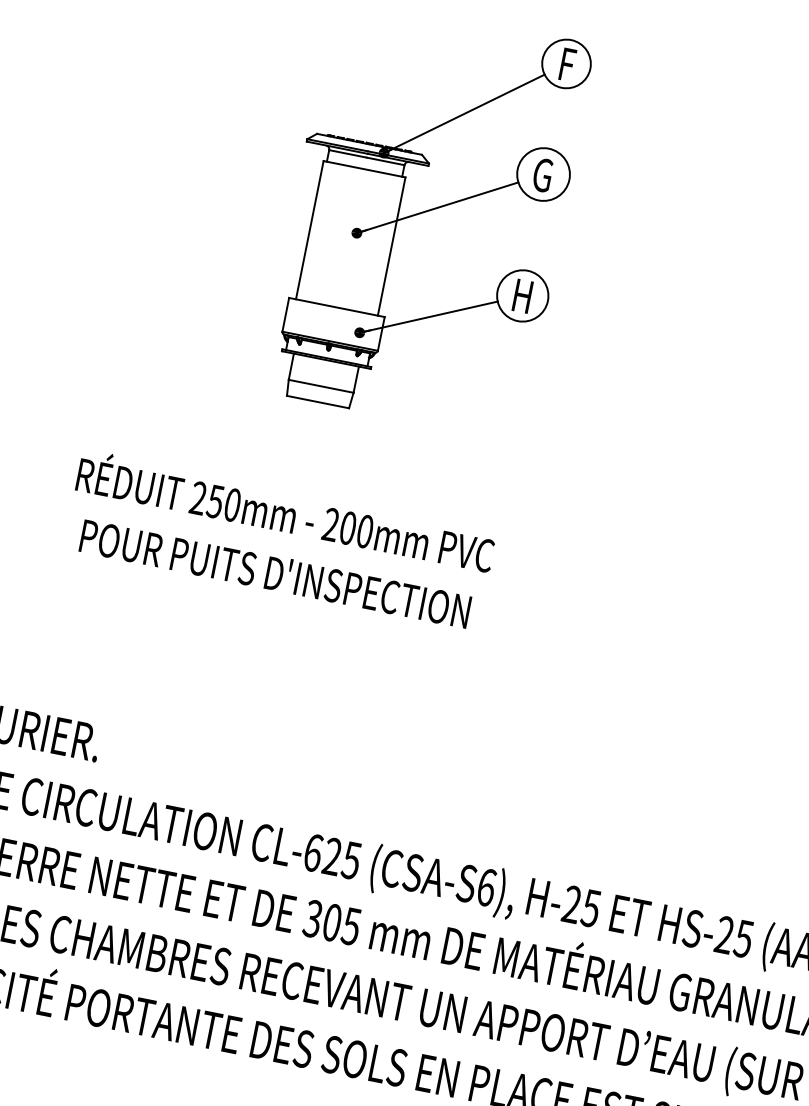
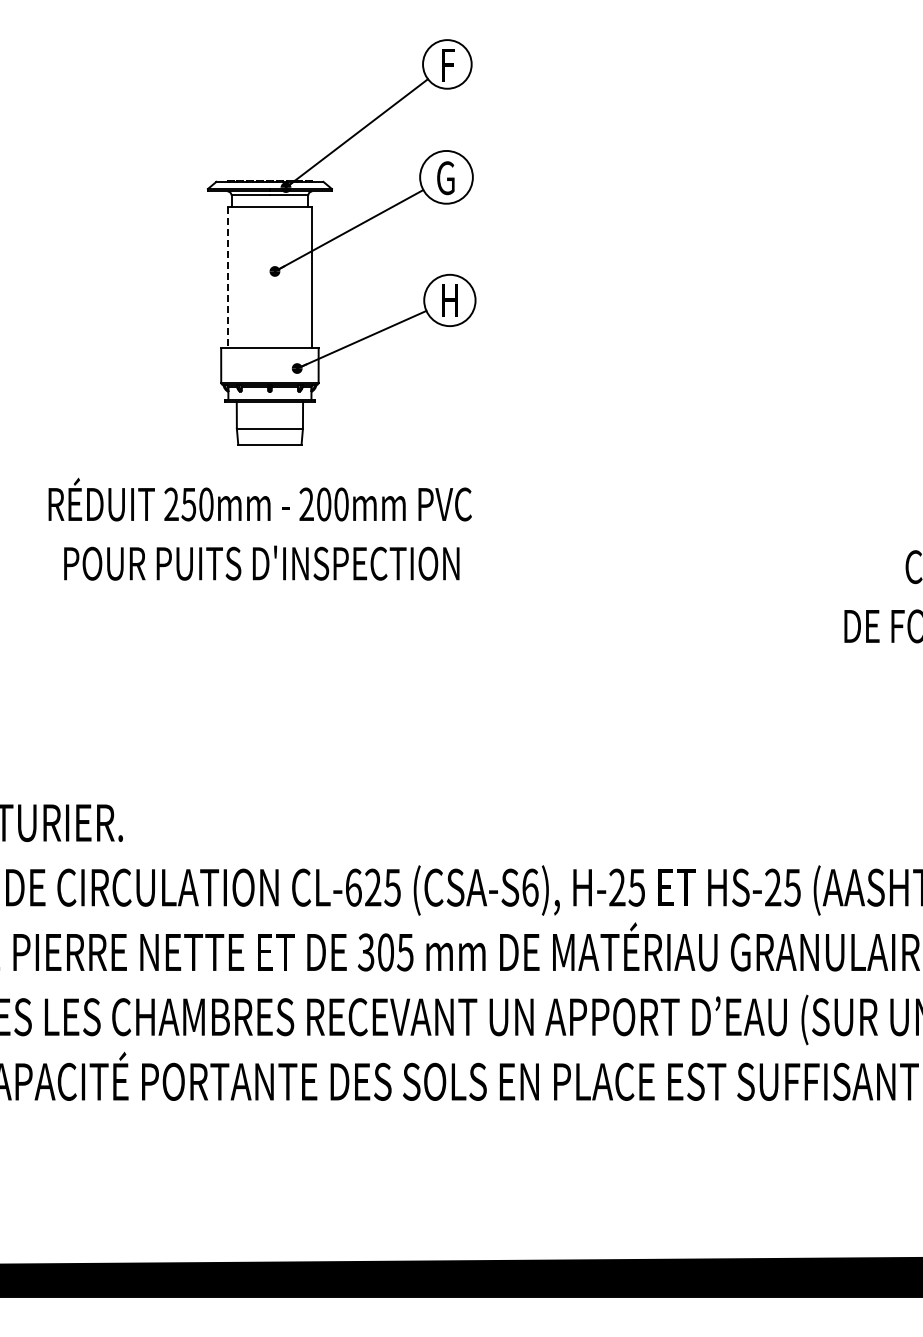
line: (309, 231) -> (228, 278), solid -> dashed
text: (280, 539) -> (259, 528), moved

